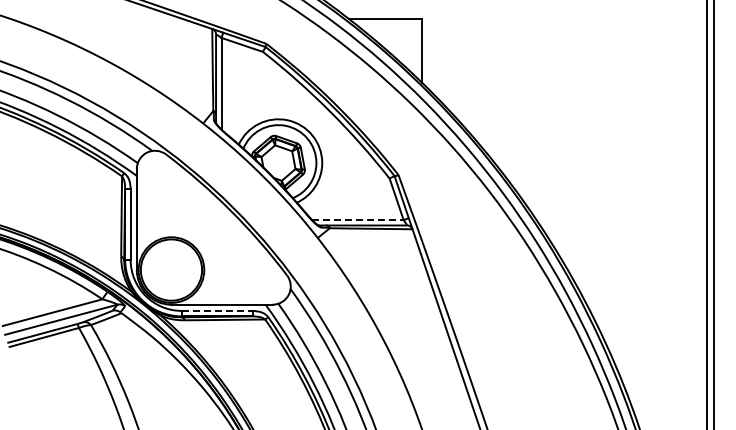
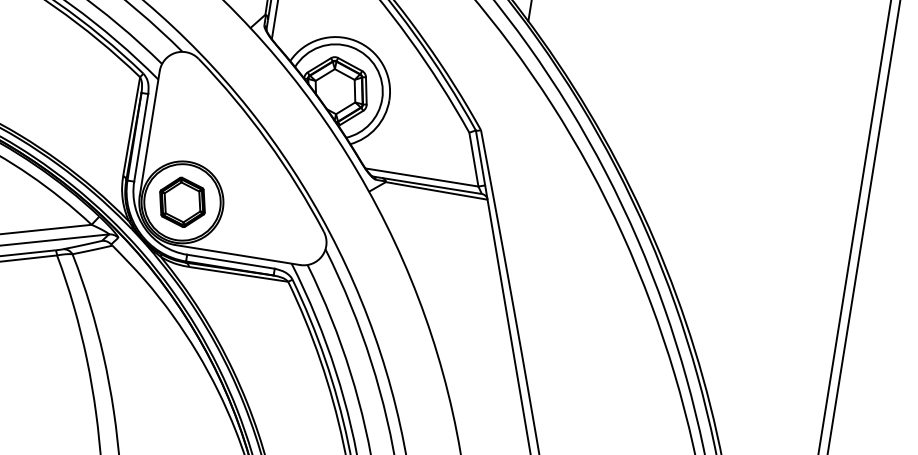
line: (357, 220) -> (421, 178), dashed -> solid
part: (171, 269) -> (182, 201), added
line: (217, 310) -> (231, 261), dashed -> solid

